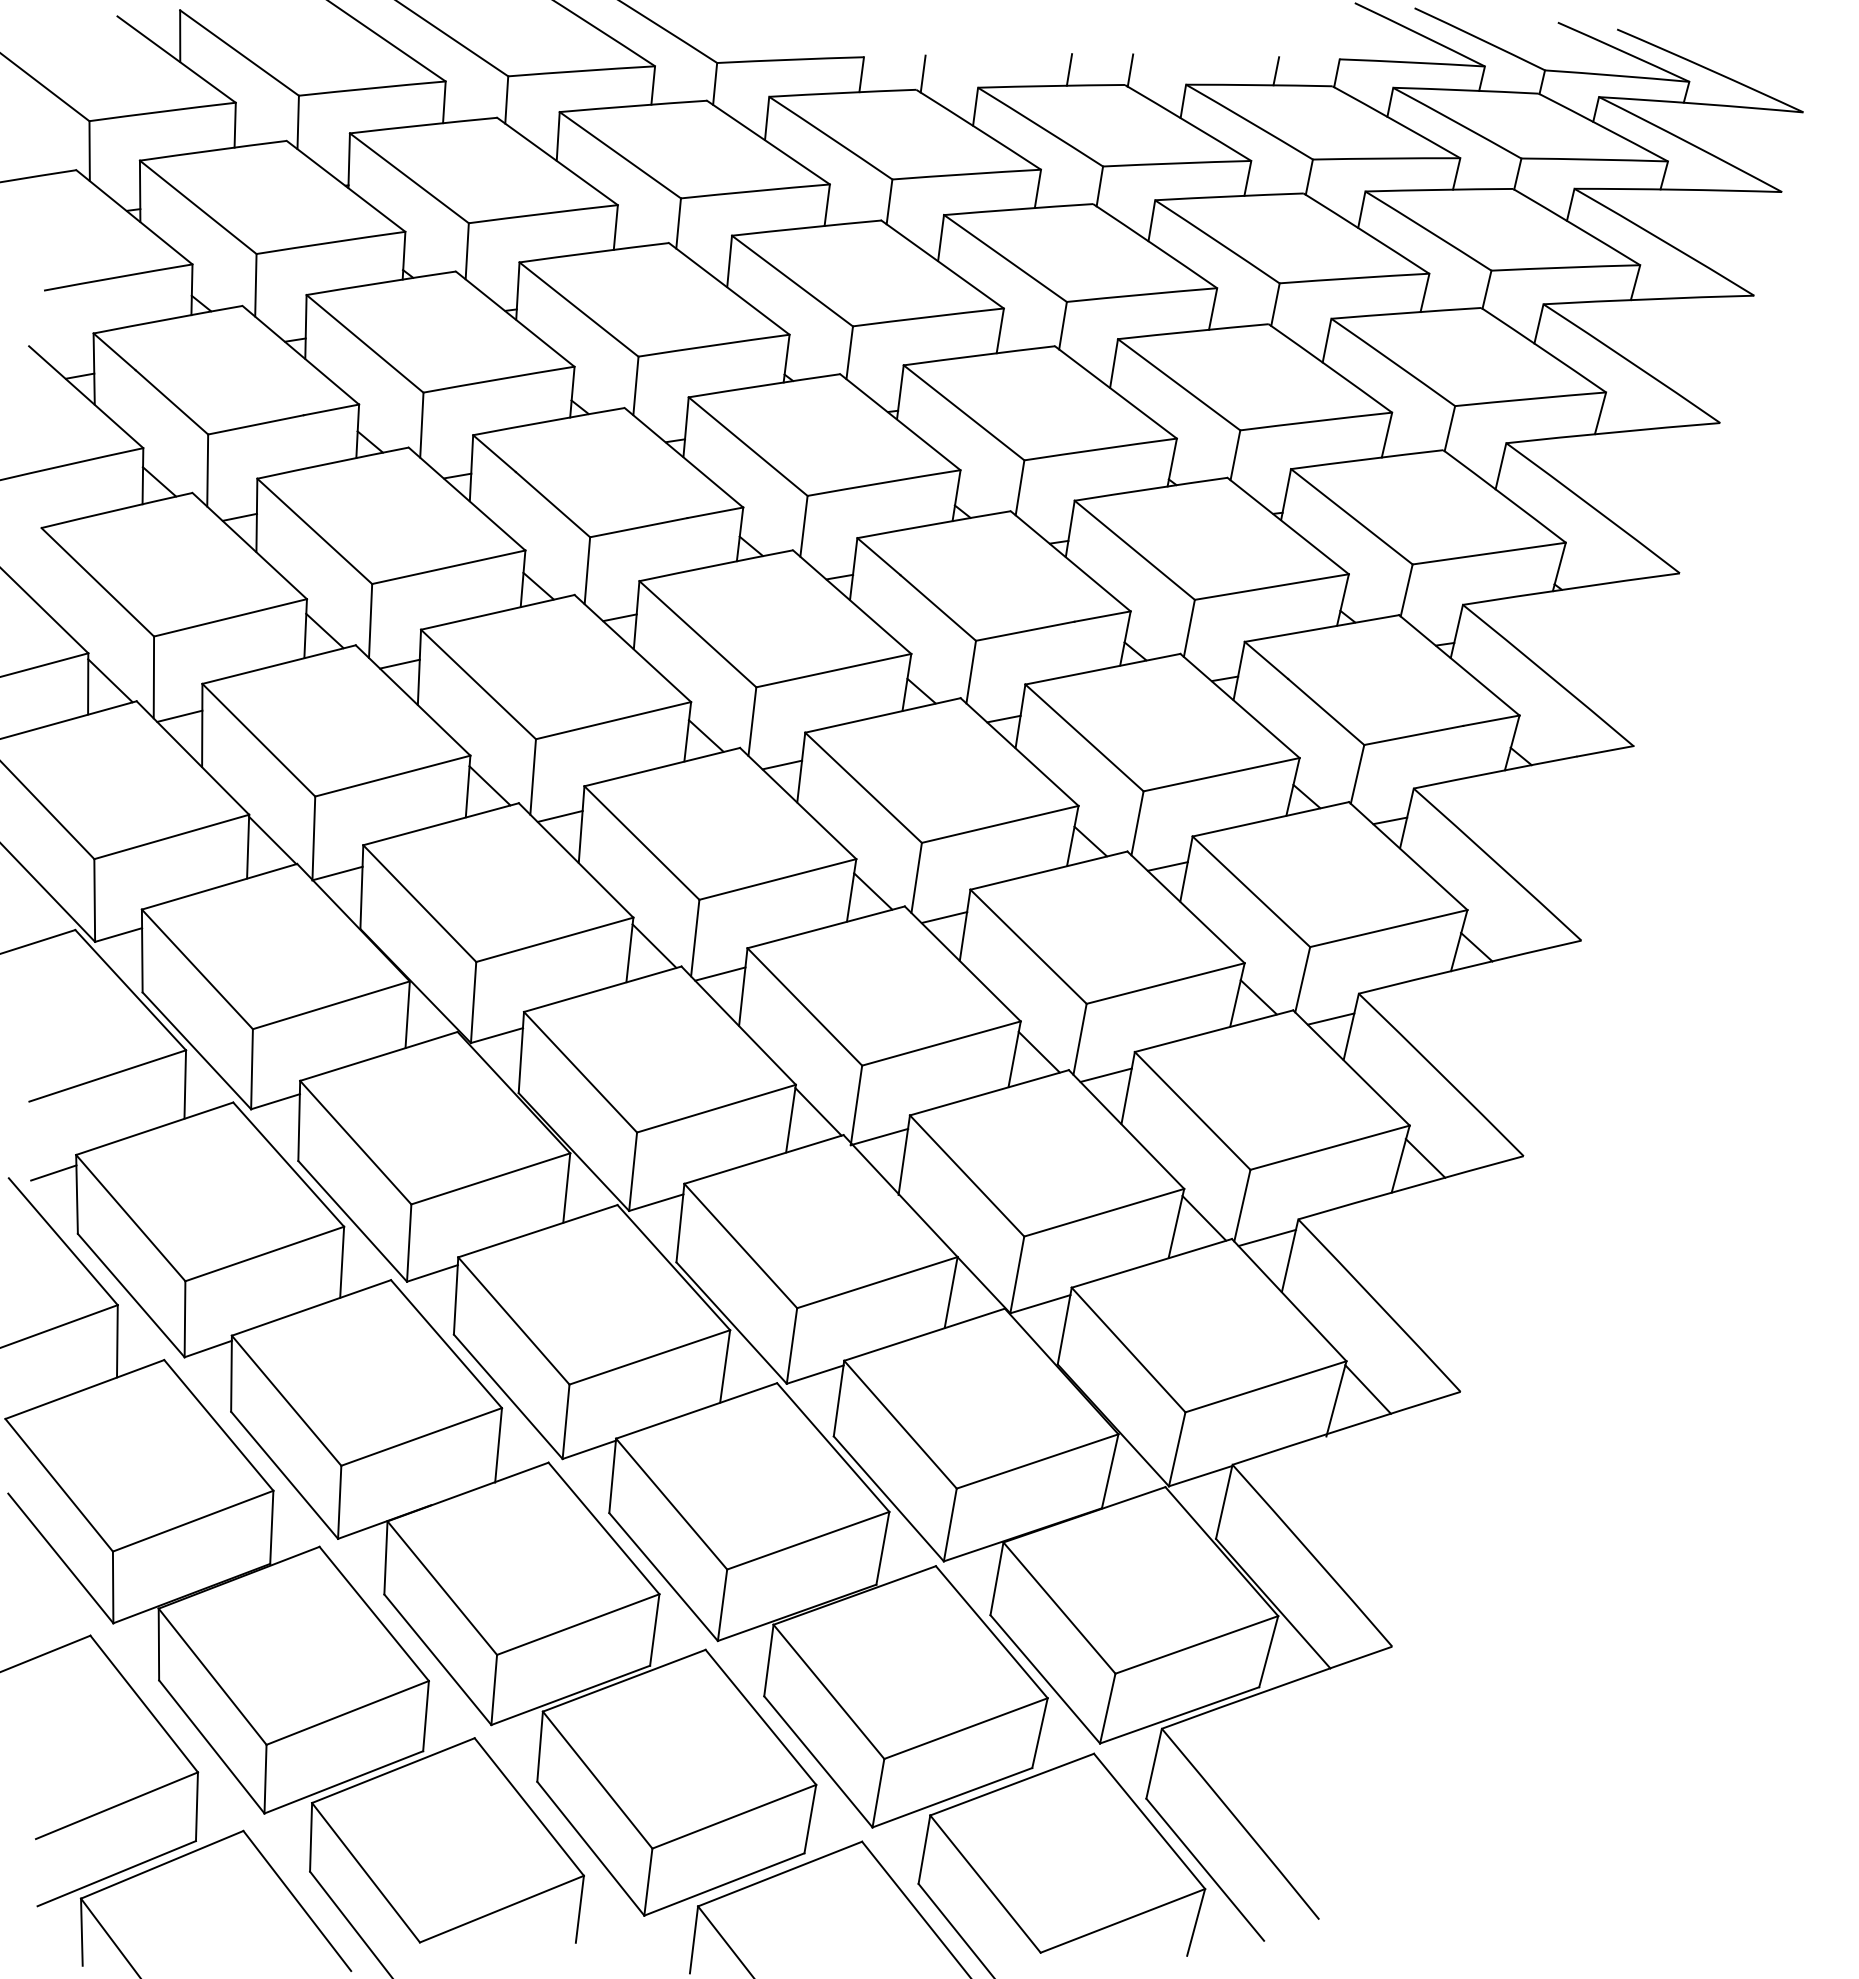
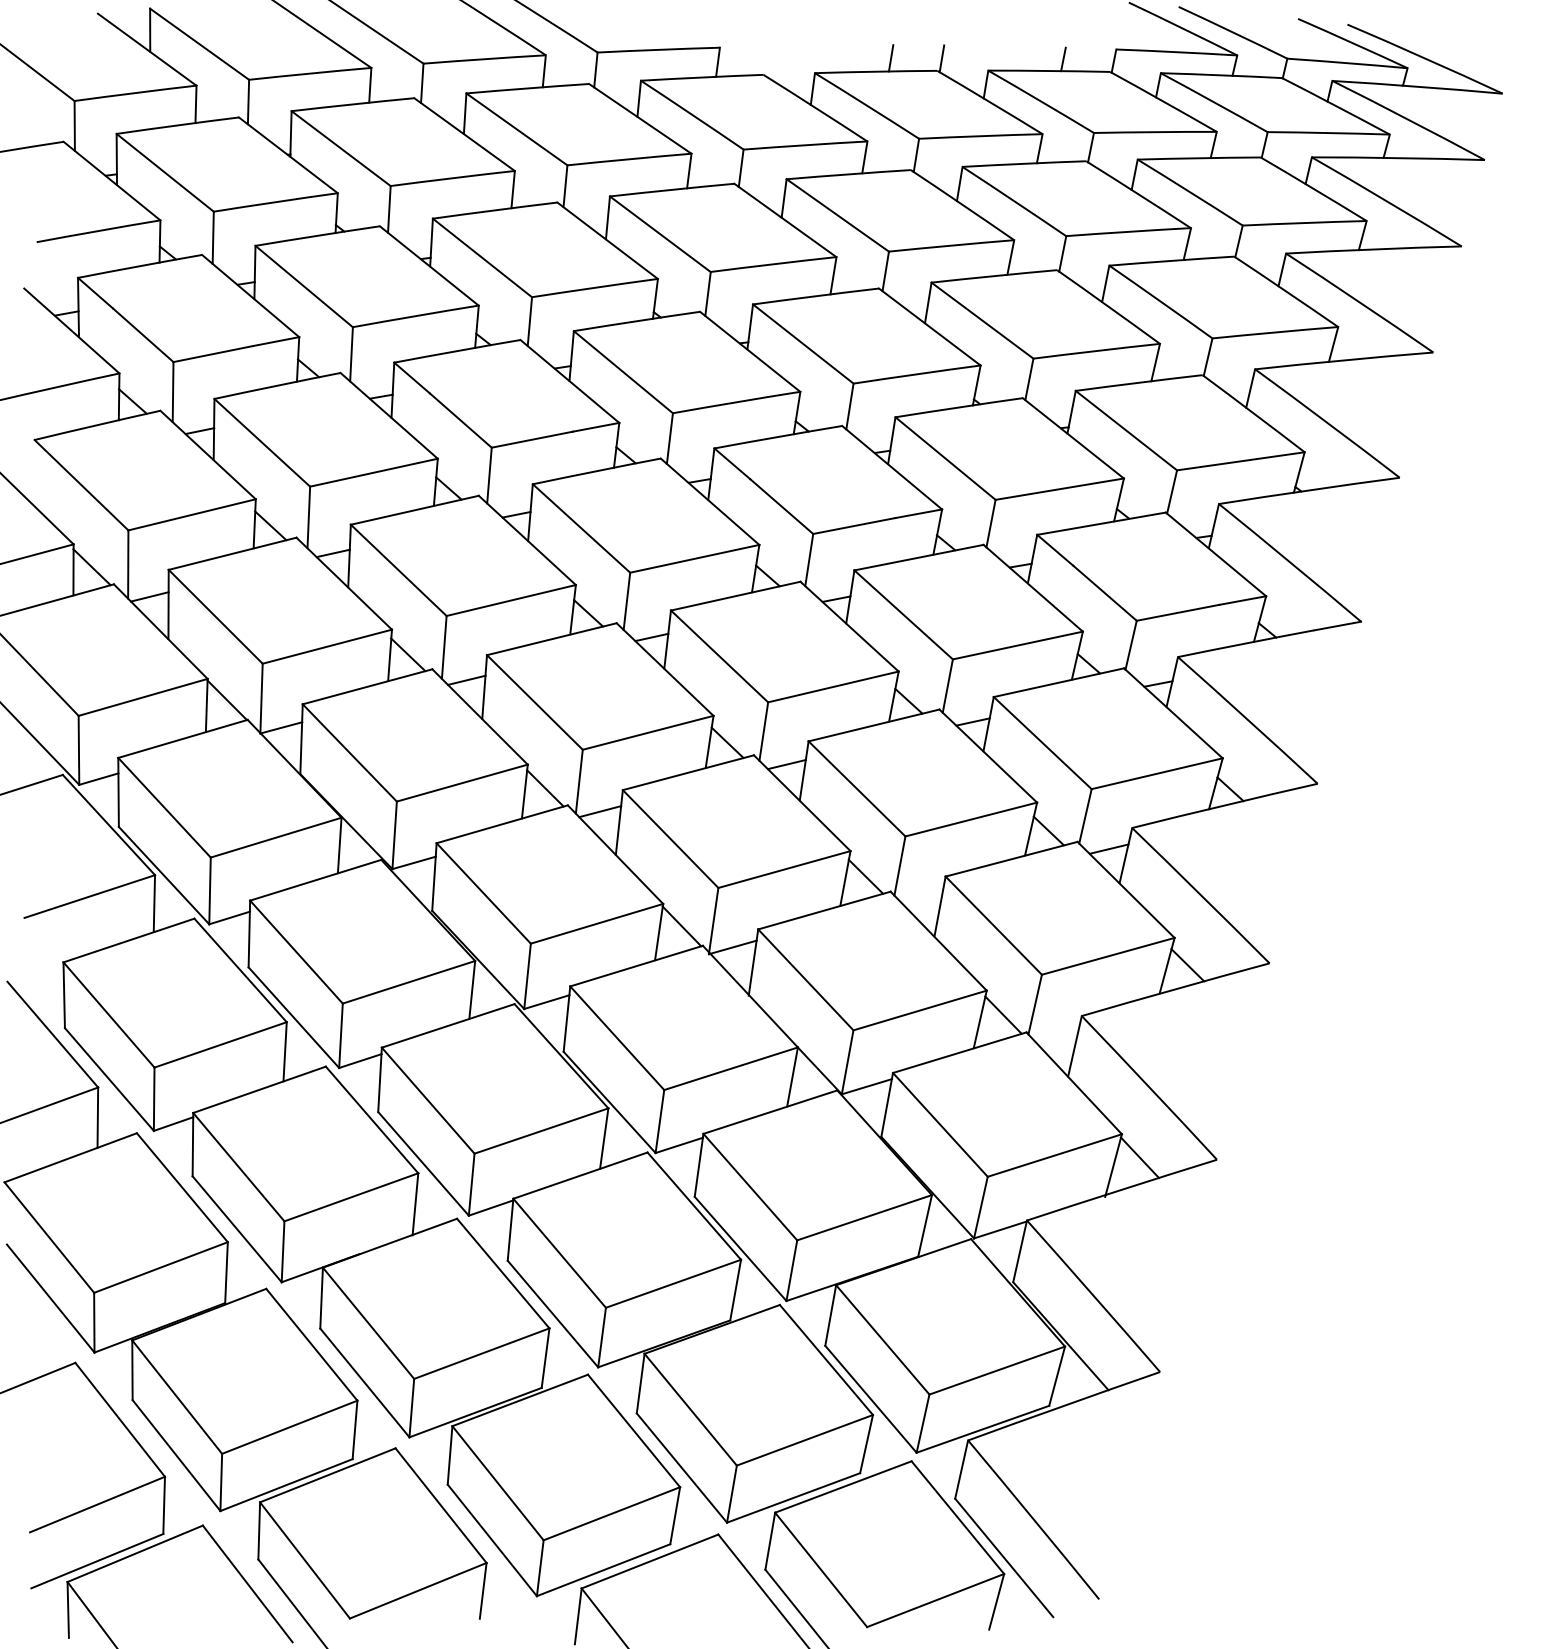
line: (922, 73) -> (768, 61), removed
line: (1105, 1074) -> (921, 895), removed
line: (53, 1172) -> (44, 976), removed
line: (1267, 1237) -> (1056, 1031), removed

